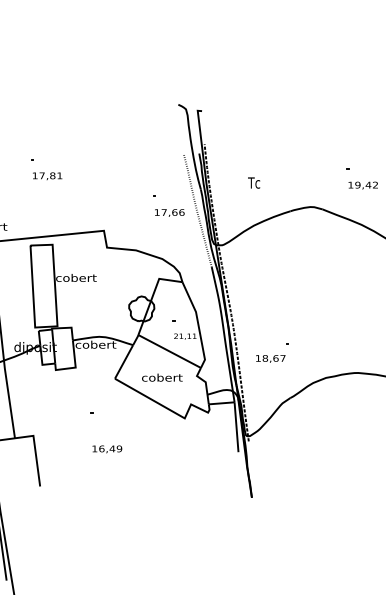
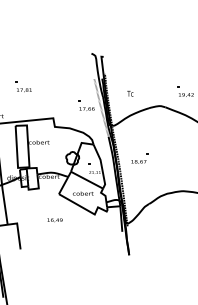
part: (271, 352) -> (139, 158), moved
text: (106, 449) -> (54, 220), moved

